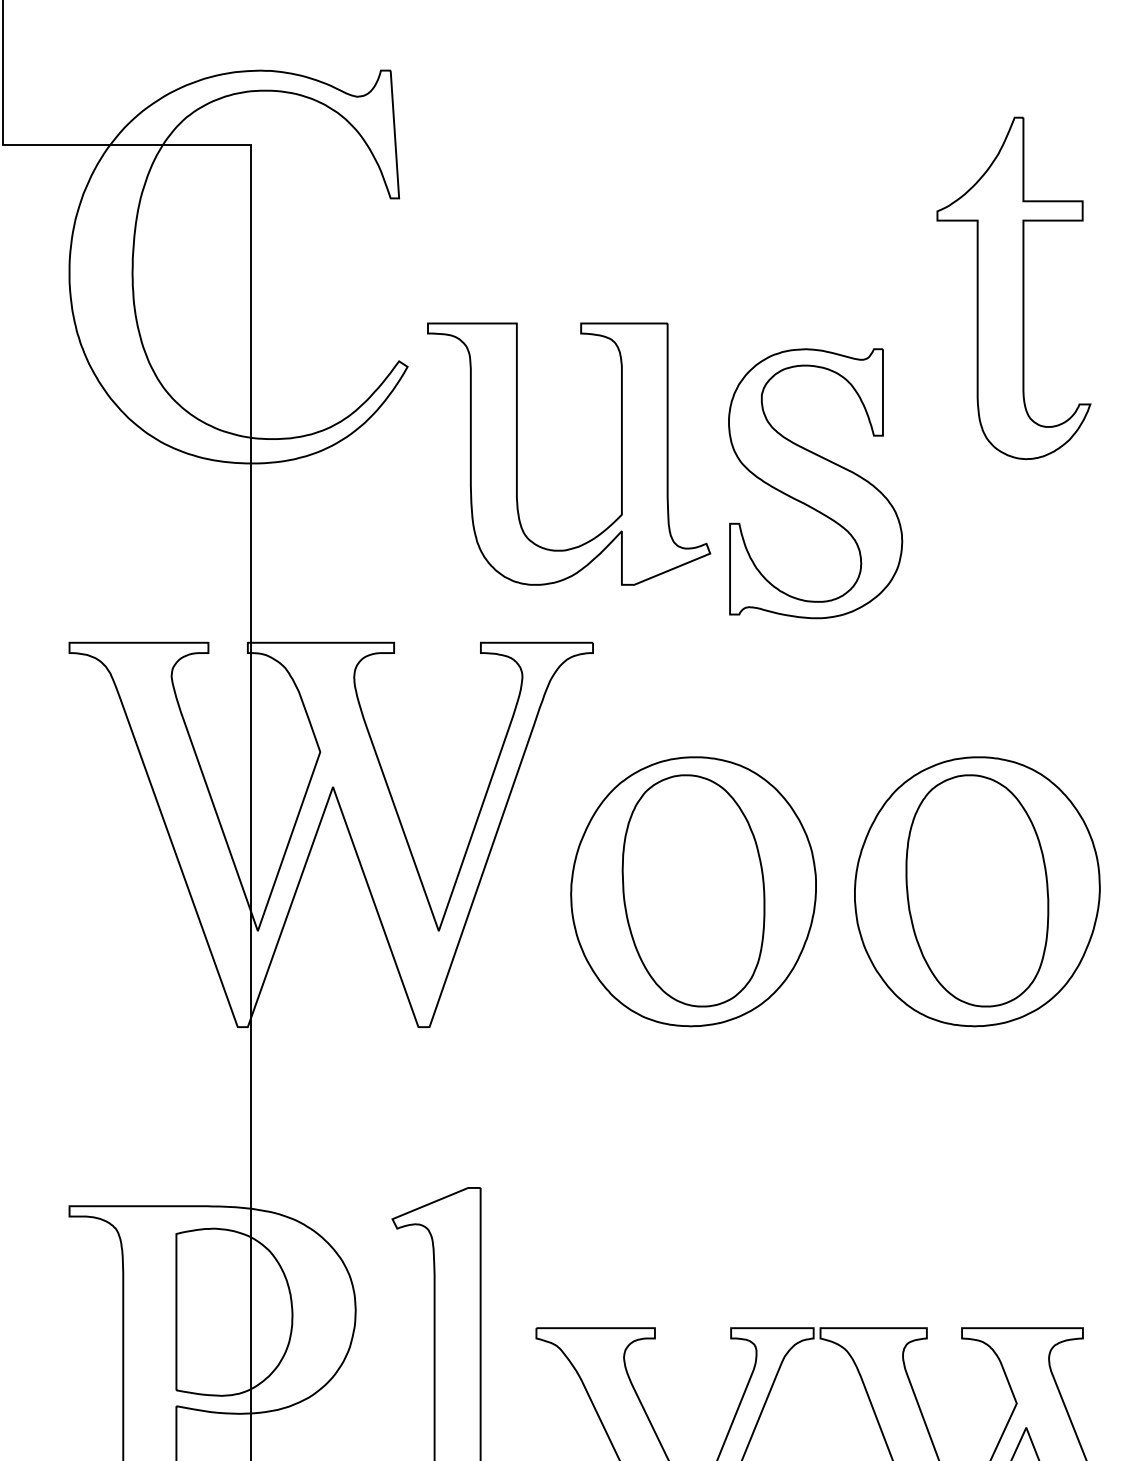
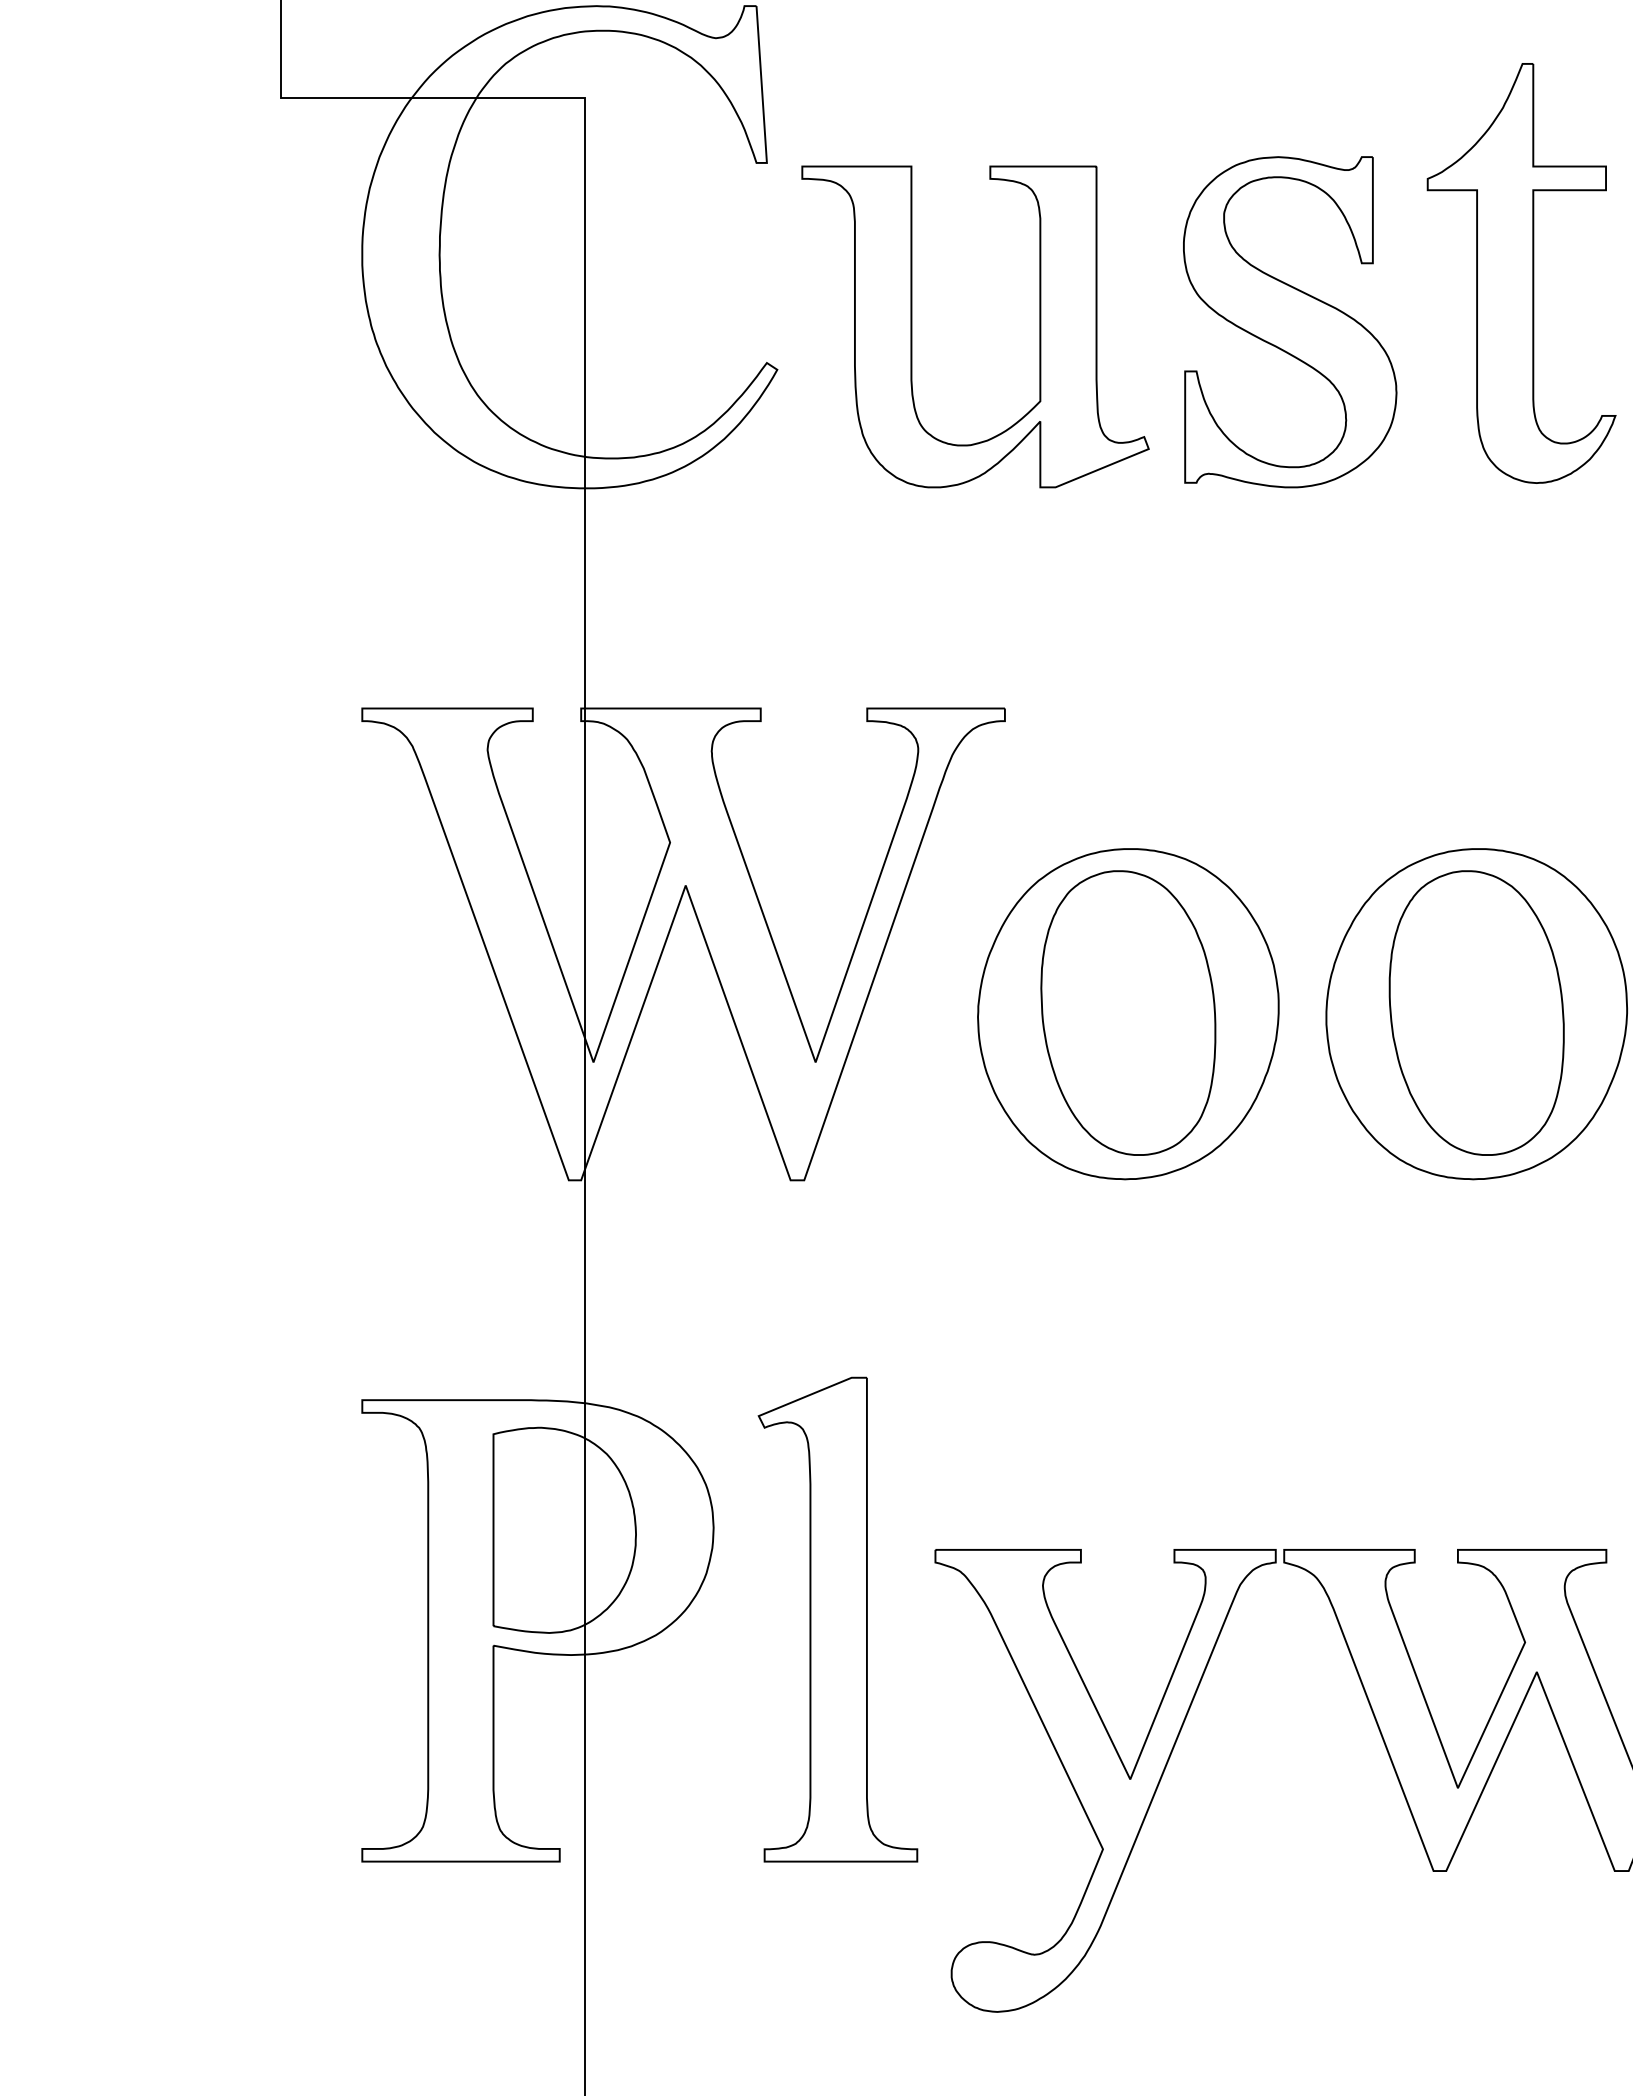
part: (517, 453) -> (912, 326), moved
part: (815, 483) -> (1290, 322), moved

